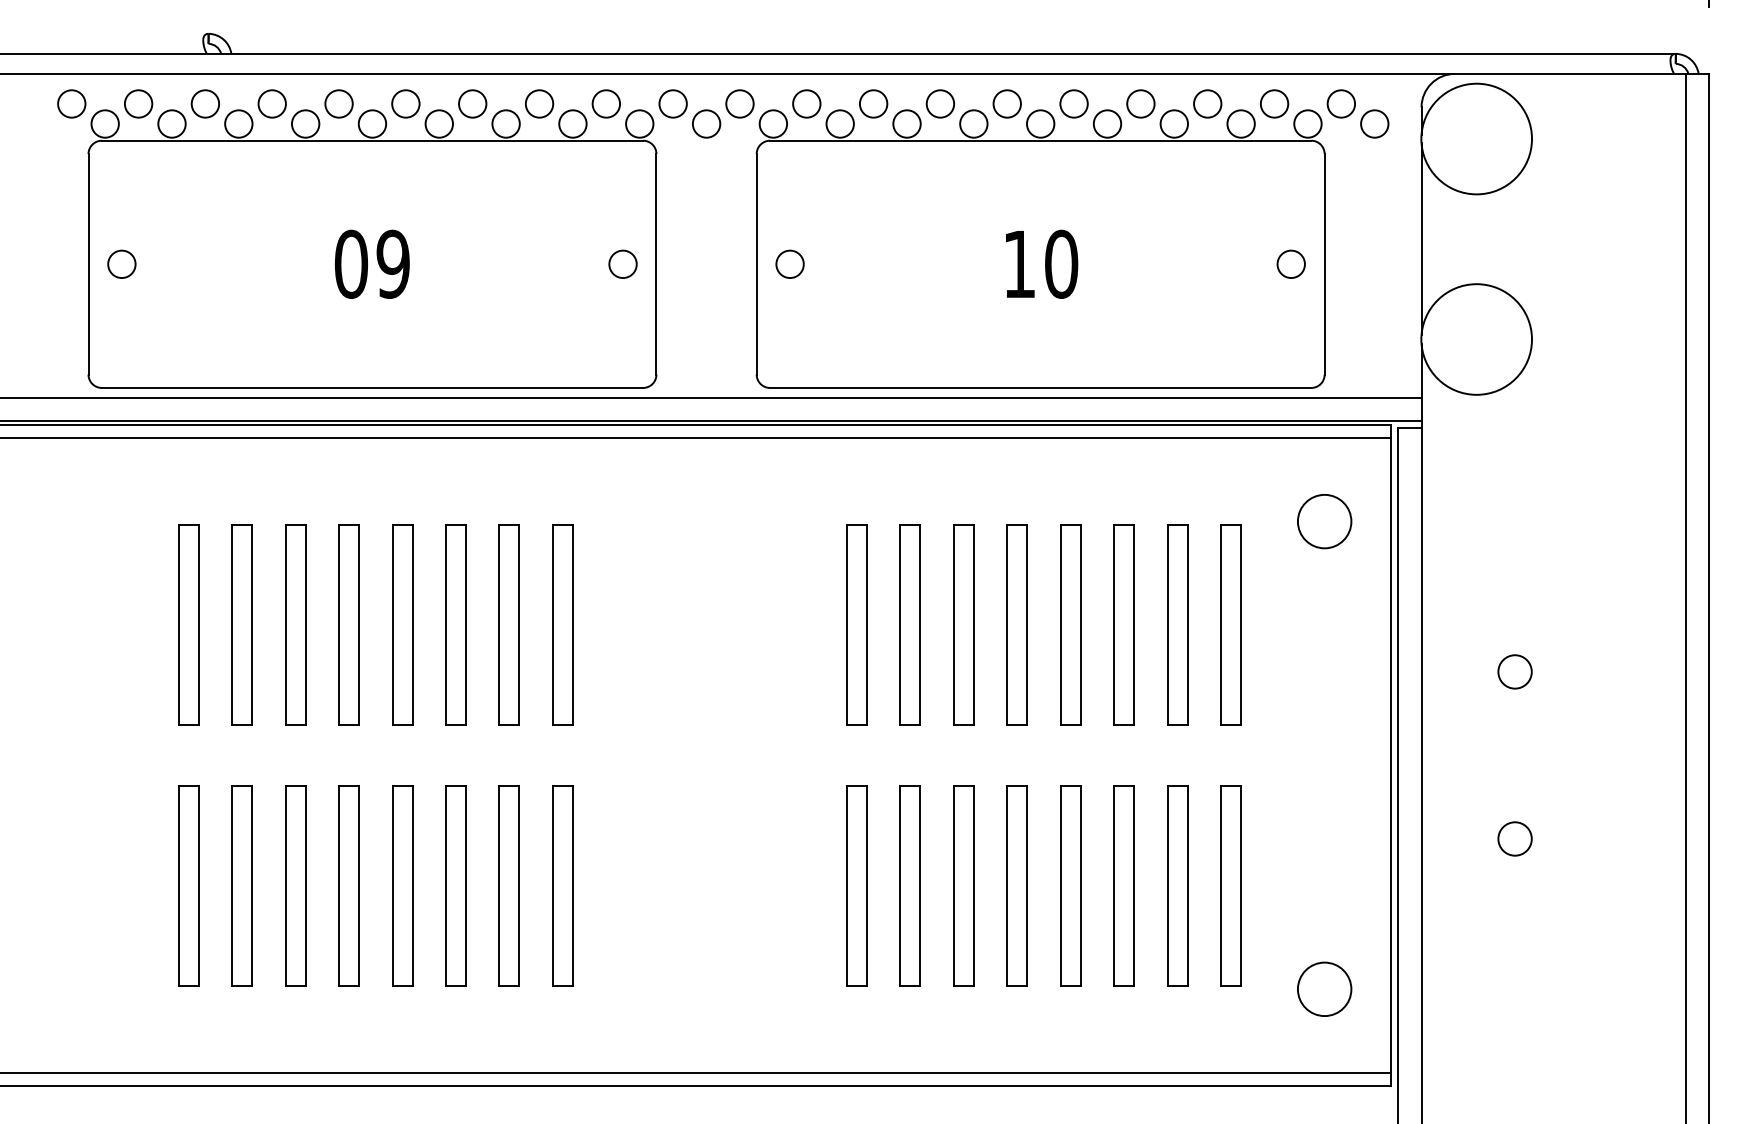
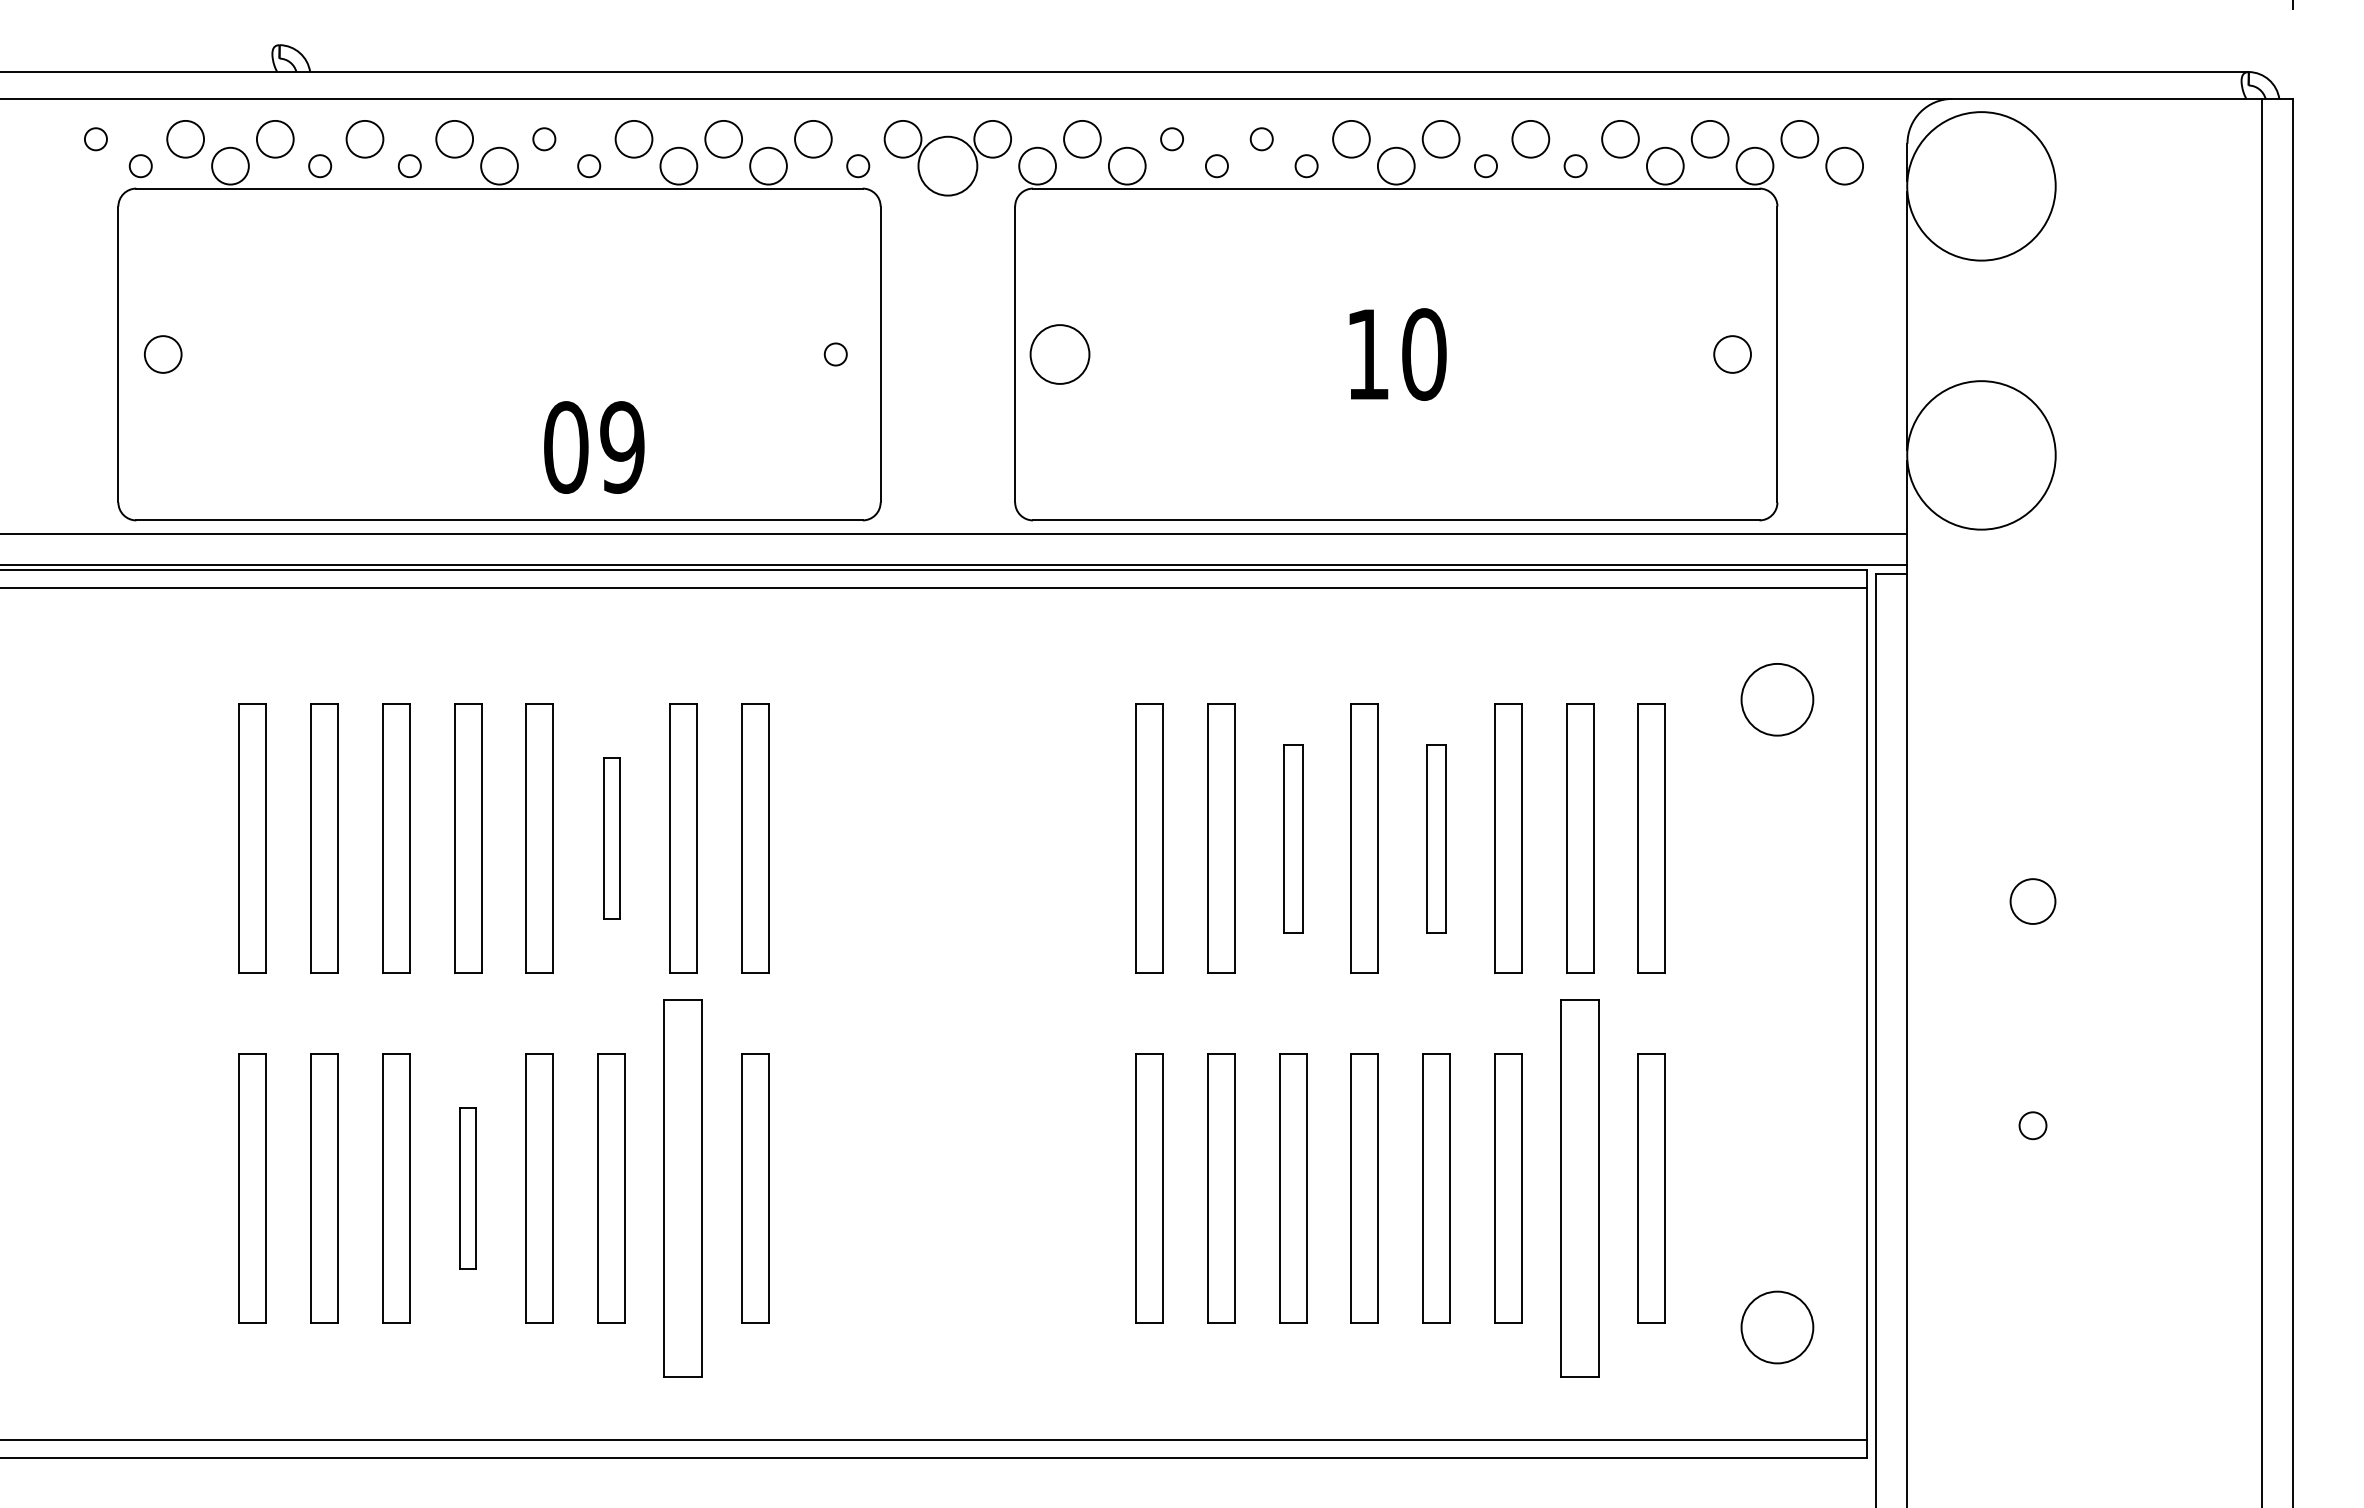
circle: (71, 103) -> (95, 138), size x0.6
circle: (405, 103) -> (543, 138), size x0.6
circle: (873, 103) -> (1171, 138), size x0.6
circle: (940, 103) -> (1261, 138), size x0.6
circle: (104, 123) -> (140, 165), size x0.6
circle: (238, 123) -> (319, 165), size x0.6
circle: (305, 123) -> (409, 165), size x0.6
circle: (438, 123) -> (588, 165), size x0.6
circle: (639, 123) -> (857, 165), size x0.6
circle: (706, 123) -> (947, 165), size x1.6
circle: (906, 123) -> (1216, 165), size x0.6
circle: (973, 123) -> (1306, 165), size x0.6
circle: (1107, 123) -> (1485, 165), size x0.6
circle: (1174, 123) -> (1575, 165), size x0.6
text: (372, 264) -> (594, 447), moved
circle: (622, 264) -> (835, 354), size x0.6
circle: (789, 264) -> (1059, 354), size x1.6
part: (455, 624) -> (611, 838), size x0.6
part: (964, 624) -> (1293, 838), size x0.7
part: (1070, 624) -> (1436, 838), size x0.7
circle: (1514, 838) -> (2032, 1125), size x0.6
part: (349, 885) -> (468, 1188), size x0.6
part: (509, 885) -> (683, 1188), size x1.4
part: (1177, 885) -> (1580, 1188), size x1.4

